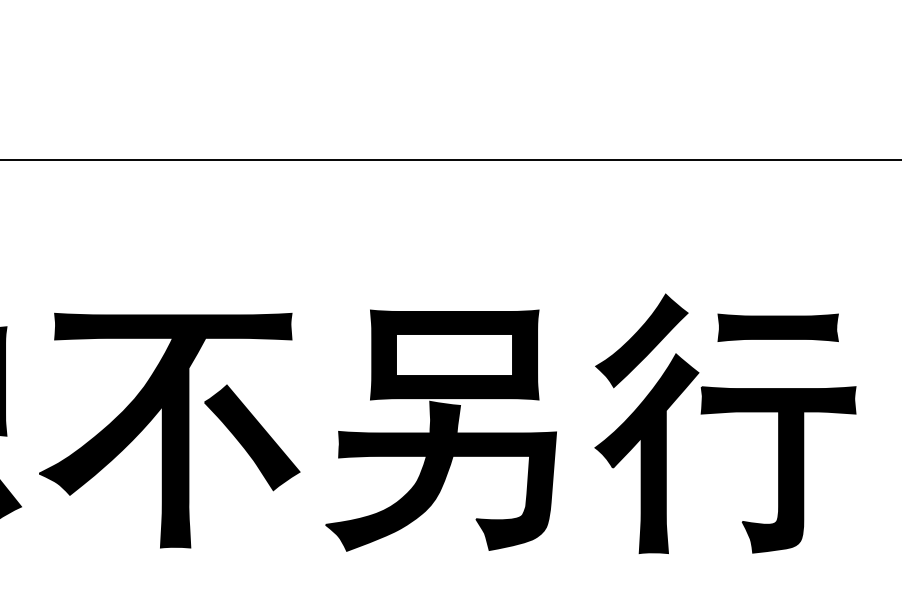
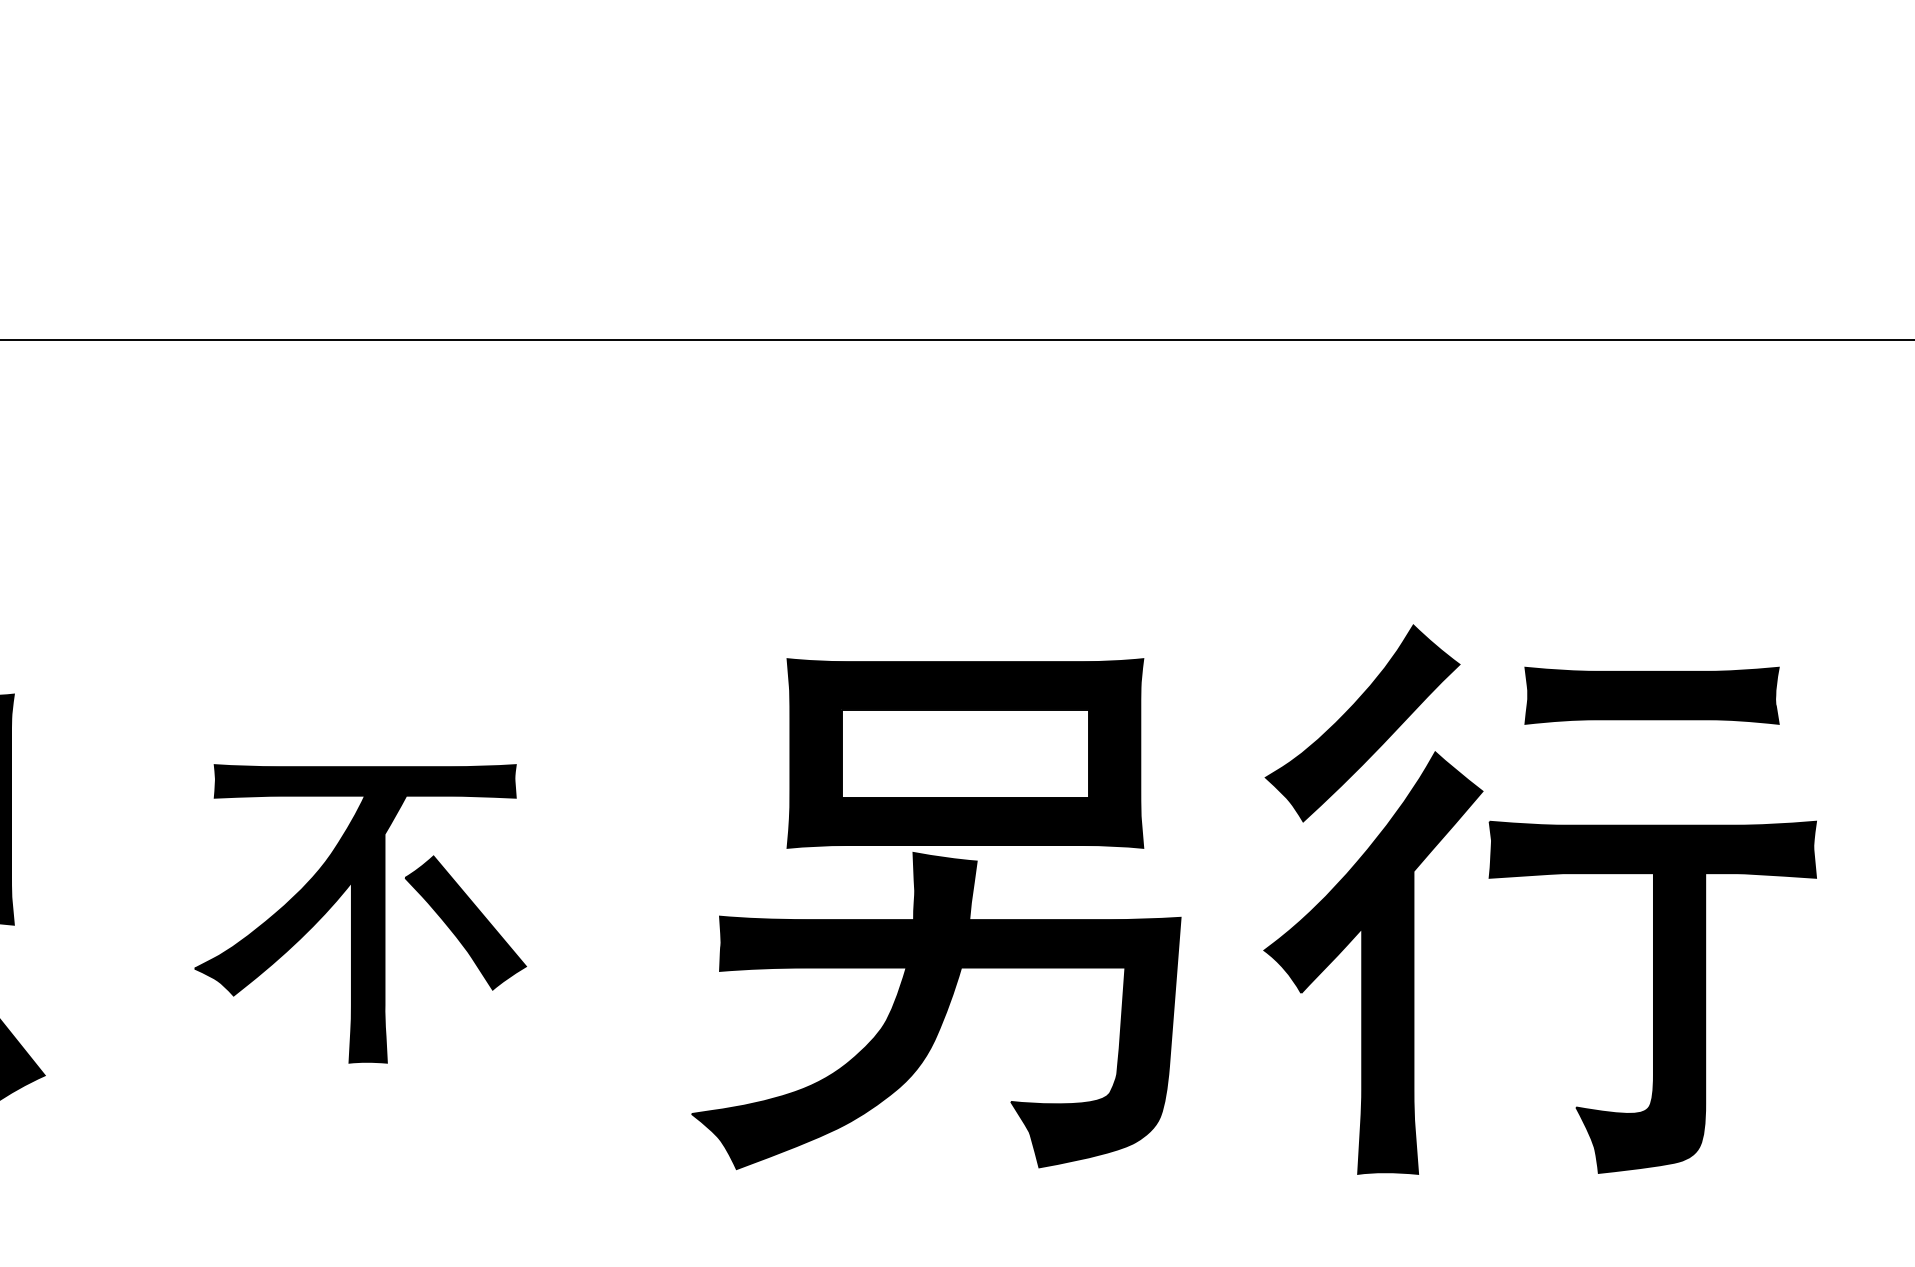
part: (169, 430) -> (359, 913), size x0.6

